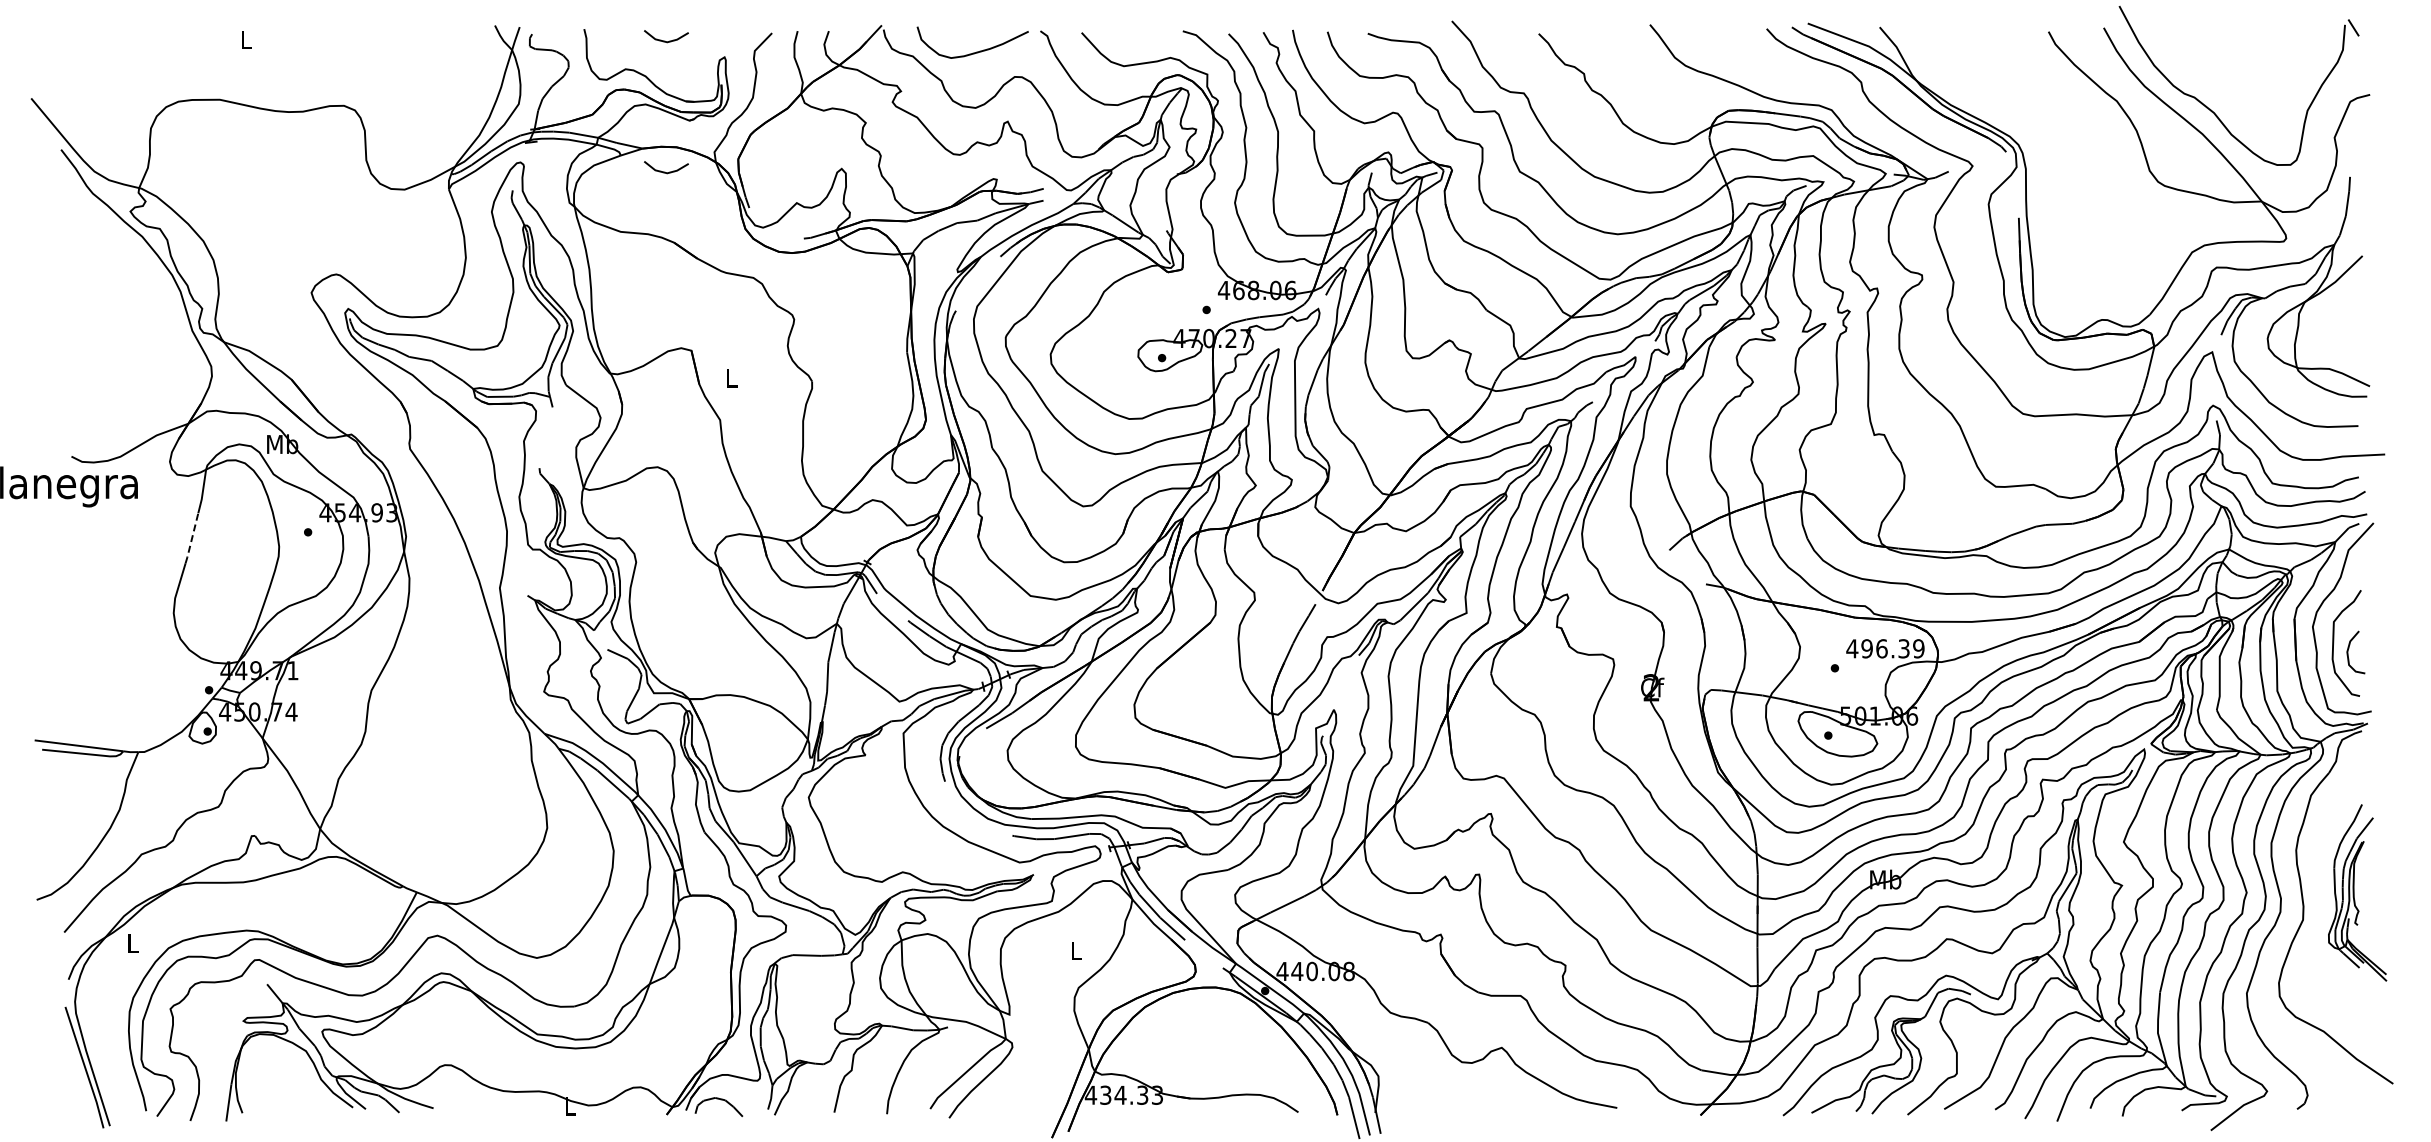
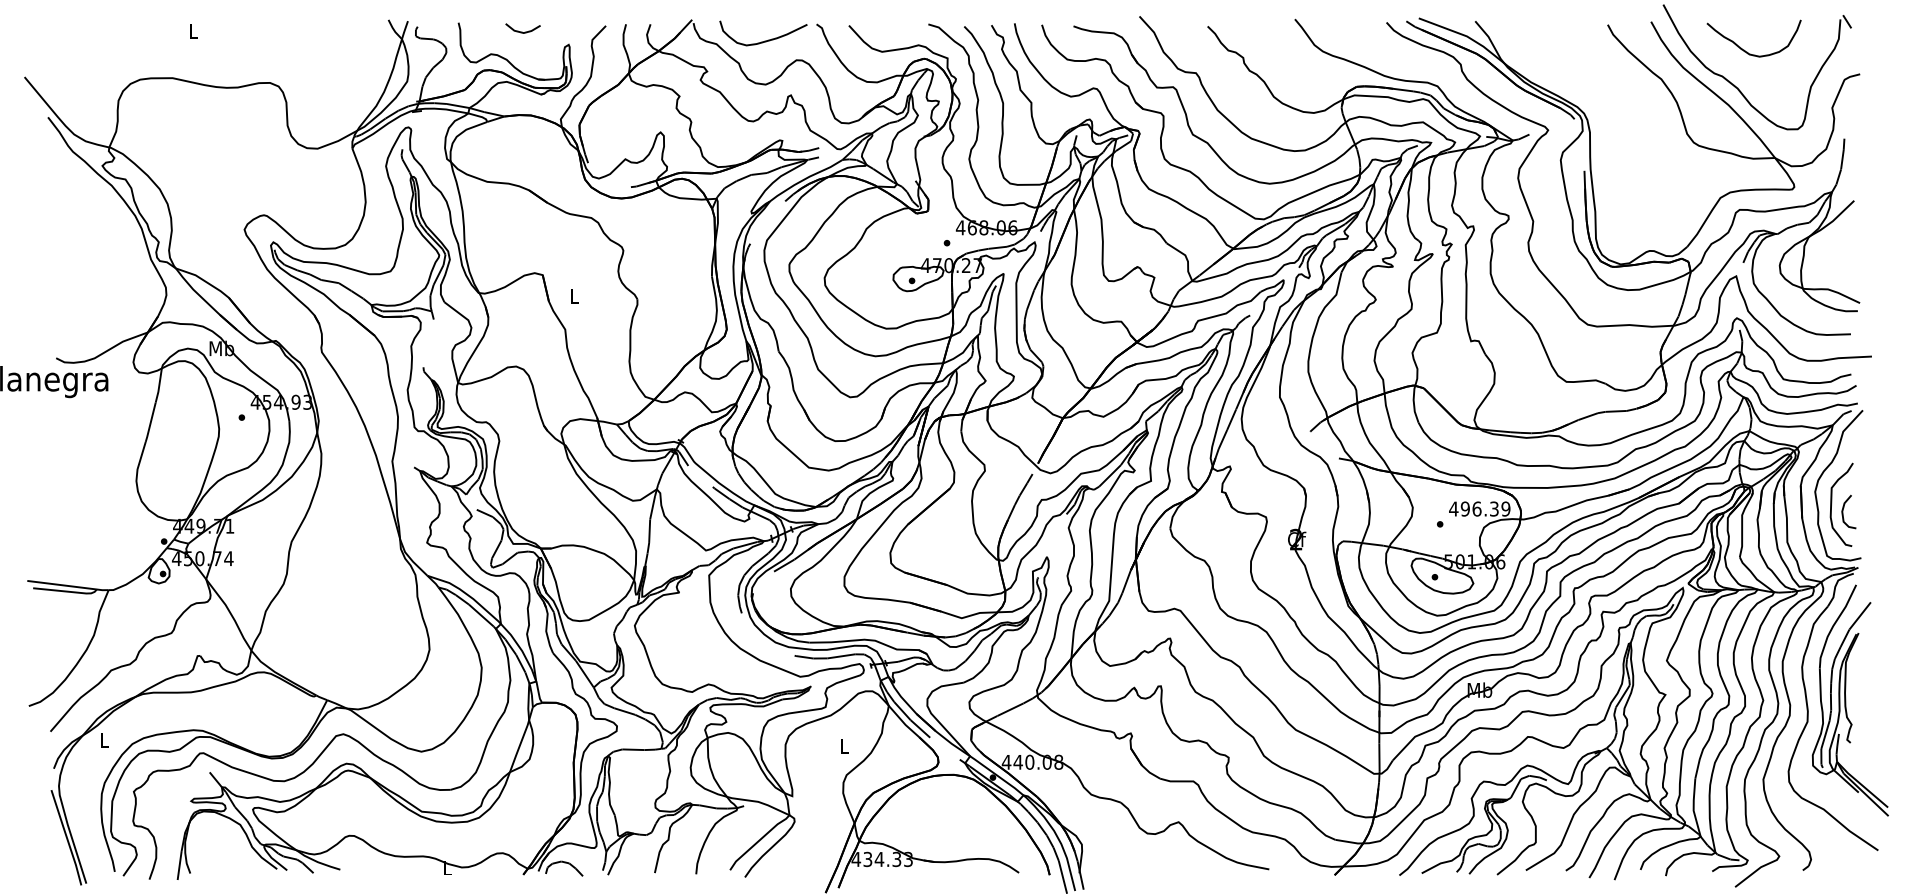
curve: (2225, 65) -> (1746, 51), added
line: (665, 171) -> (522, 134), removed
line: (191, 539) -> (150, 423), dashed -> solid
part: (2357, 892) -> (1850, 700), size x1.67

